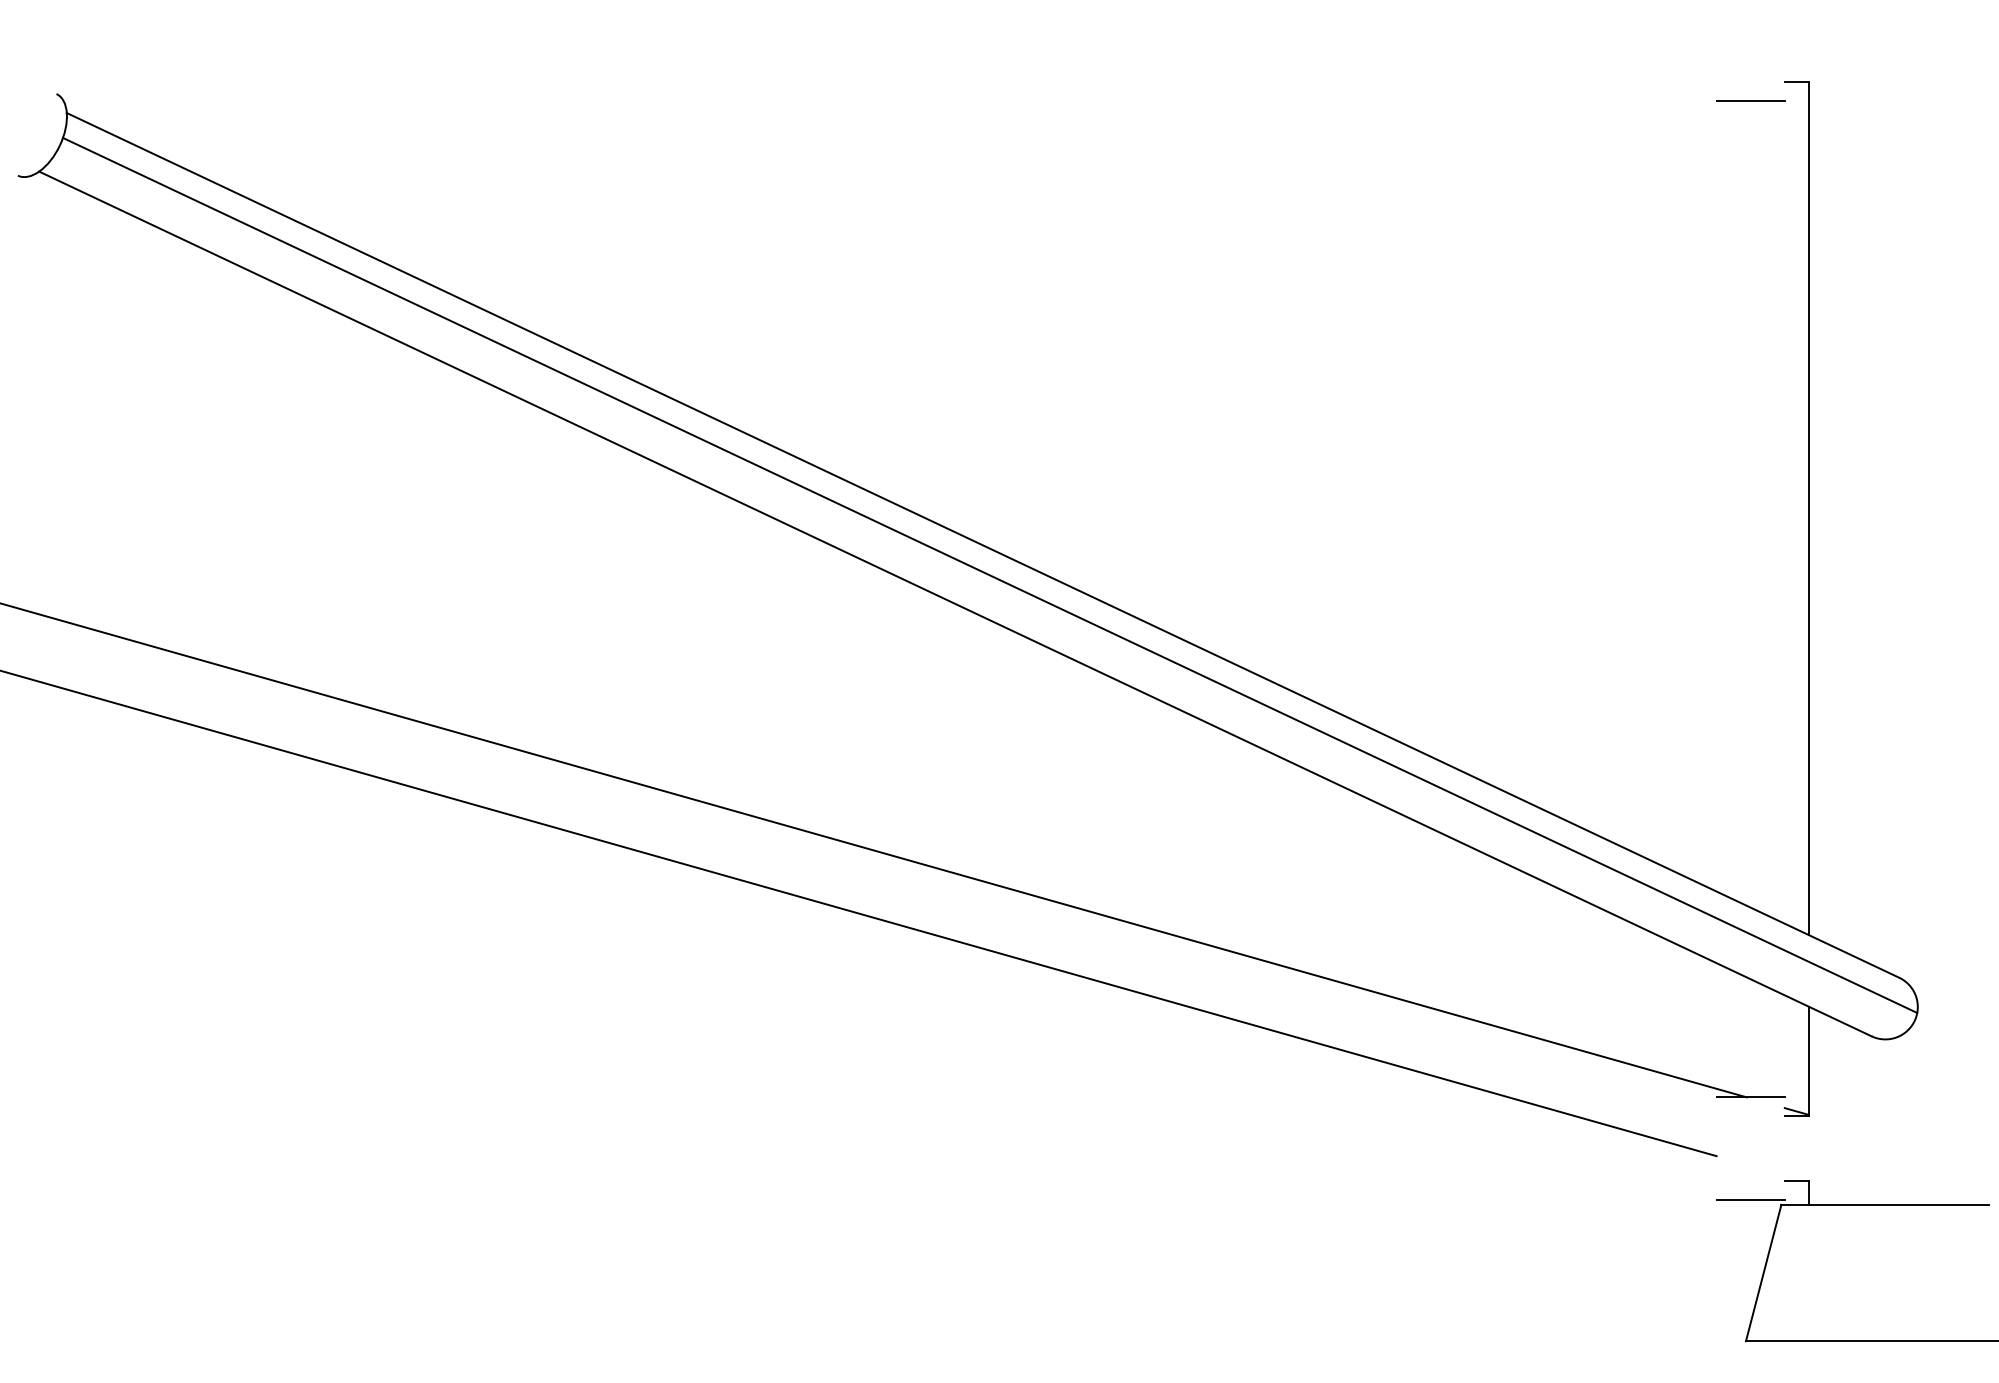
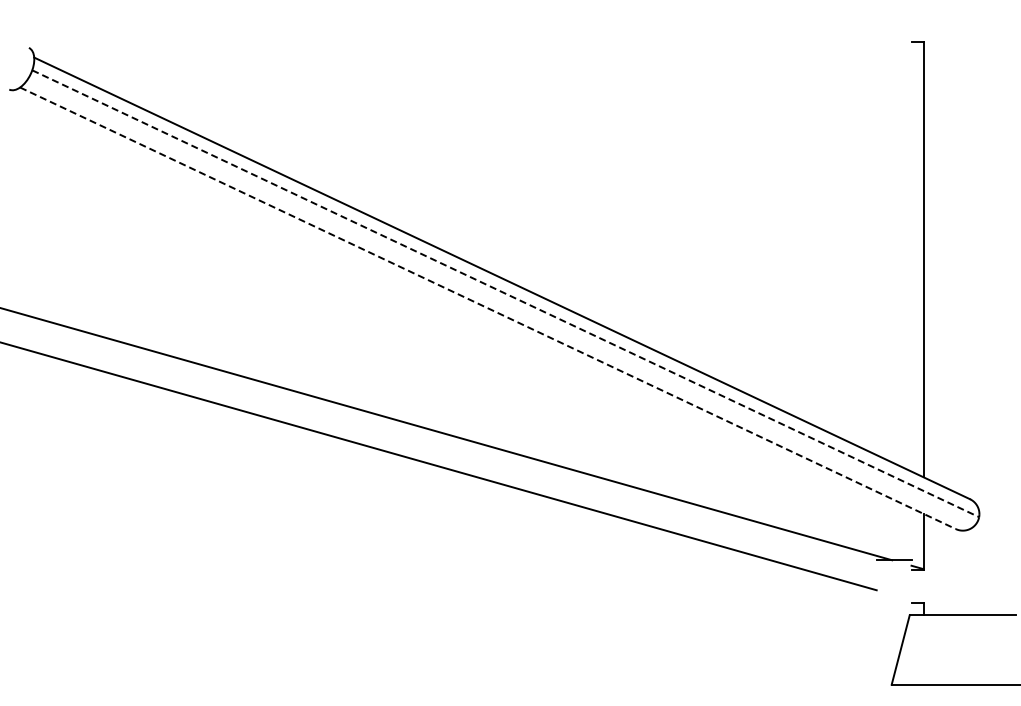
line: (1751, 99) -> (894, 50), removed
line: (991, 574) -> (506, 293), solid -> dashed
line: (956, 604) -> (488, 308), solid -> dashed
line: (1749, 1199) -> (893, 612), removed

